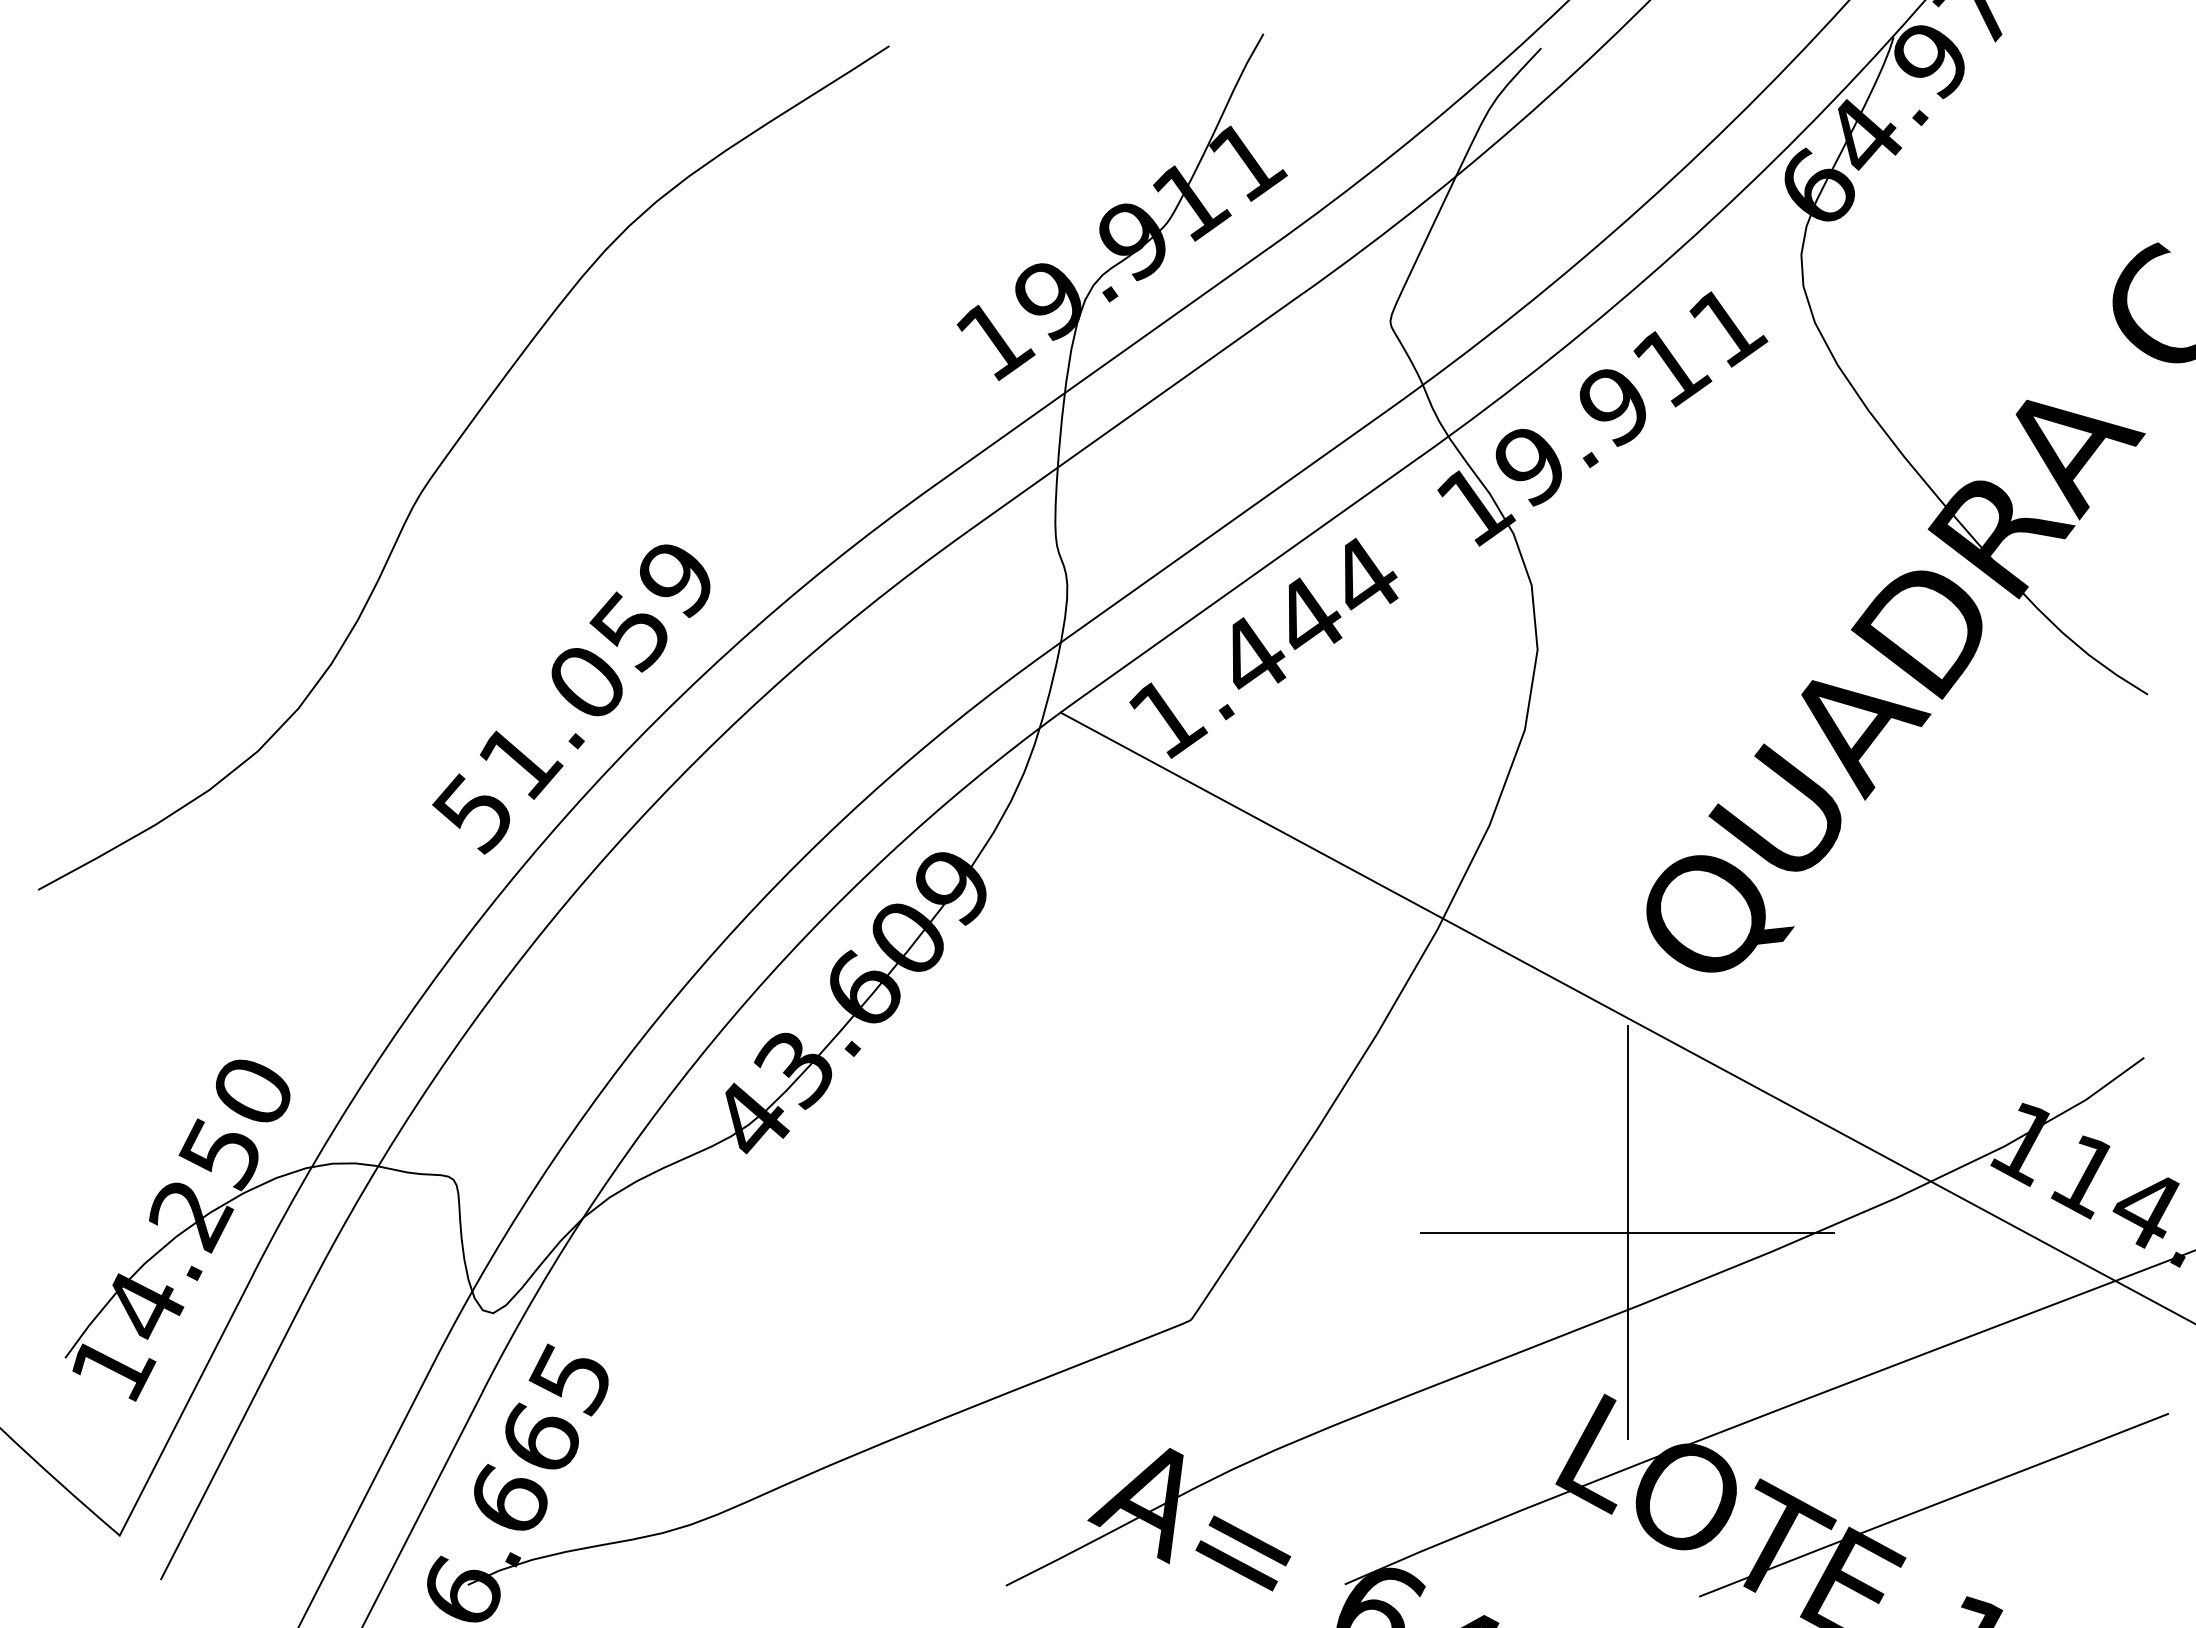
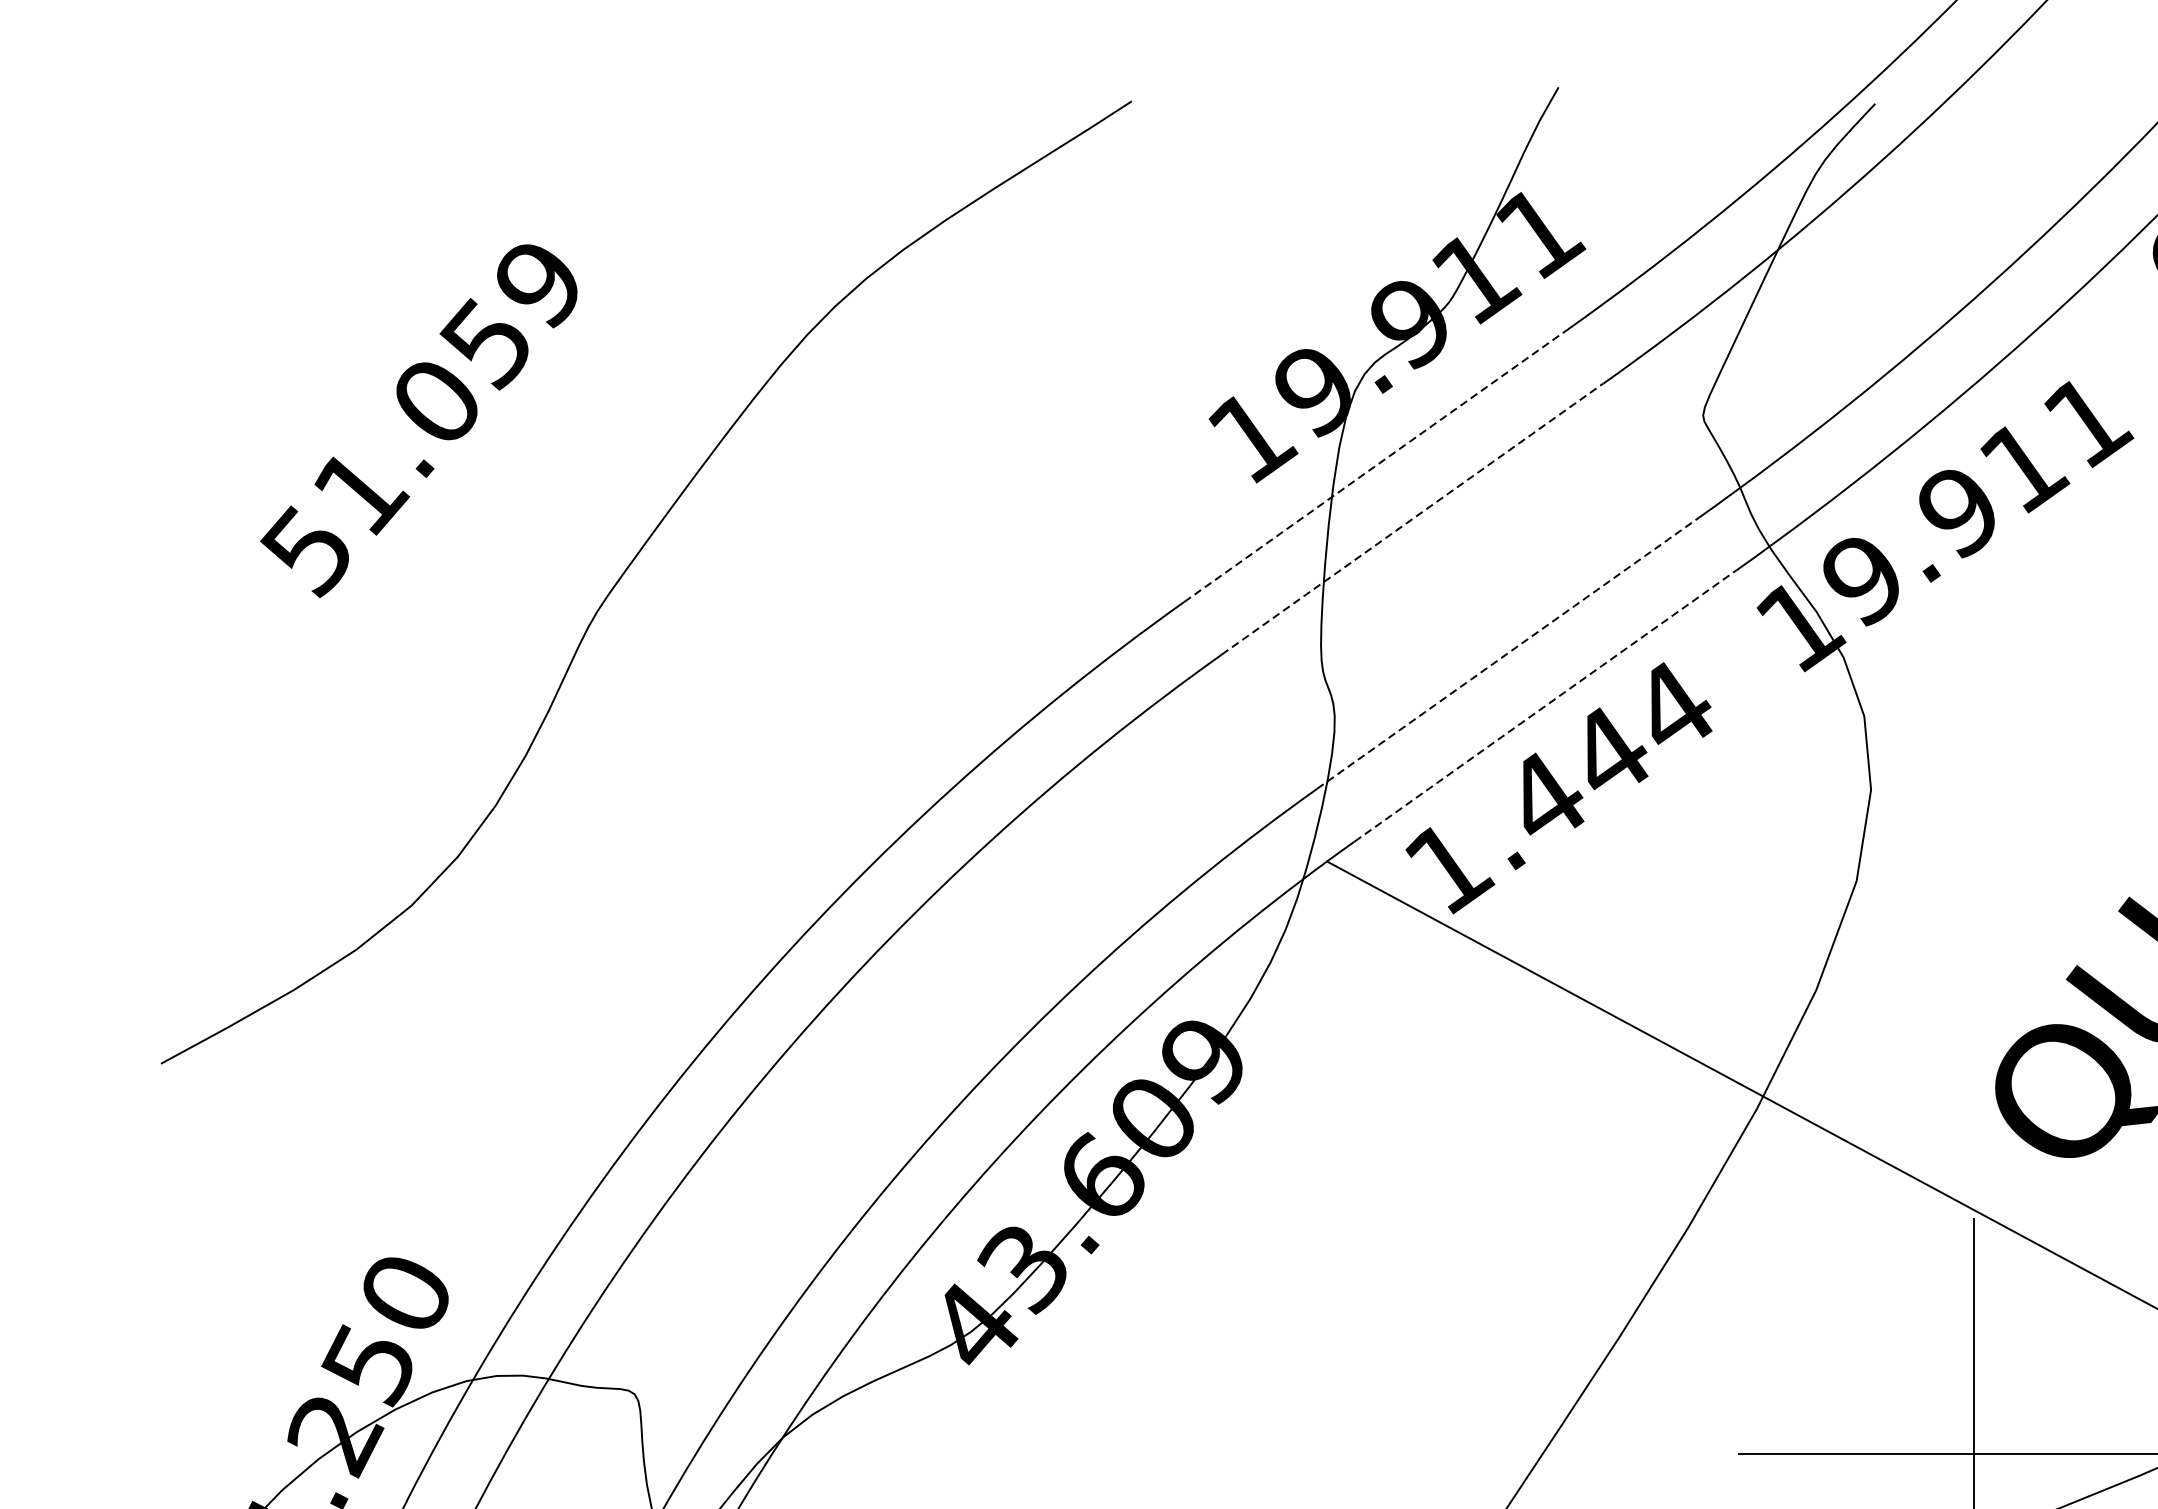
line: (1103, 365) -> (1375, 465), solid -> dashed
line: (1136, 412) -> (1413, 519), solid -> dashed
line: (1219, 529) -> (1508, 652), solid -> dashed
line: (1252, 575) -> (1545, 705), solid -> dashed
text: (571, 699) -> (419, 421), moved

